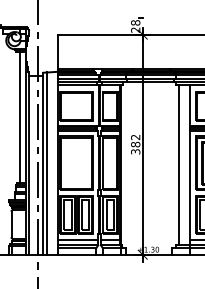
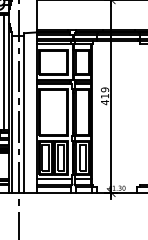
text: (135, 144) -> (104, 96), 382 -> 419
line: (47, 163) -> (27, 112), removed
line: (178, 164) -> (142, 113), removed

